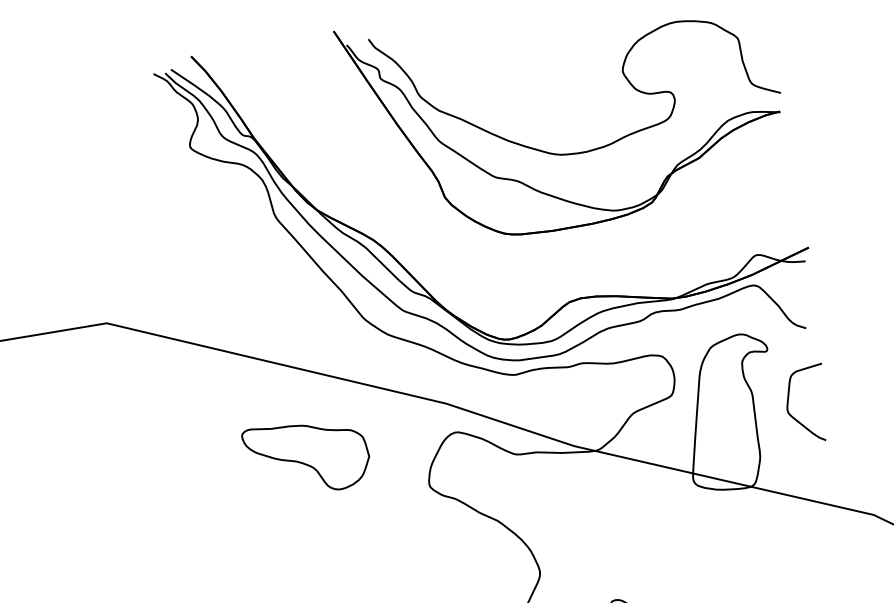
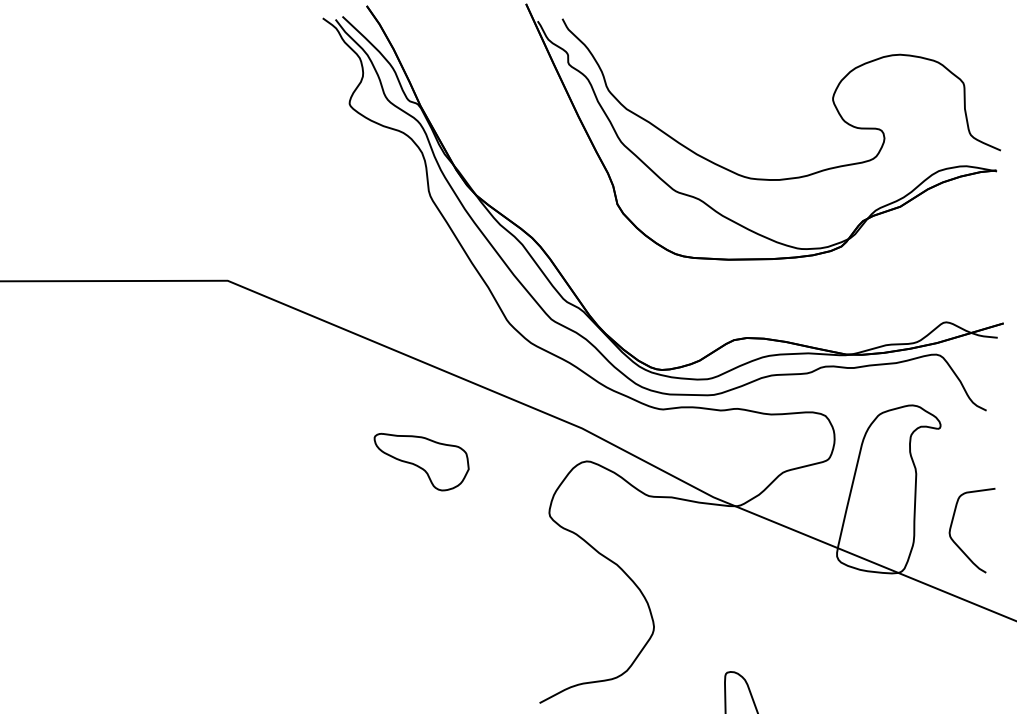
curve: (792, 415) -> (954, 540), moved
part: (307, 456) -> (421, 461), size x0.7

